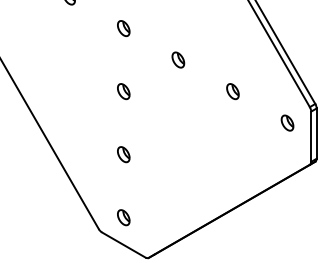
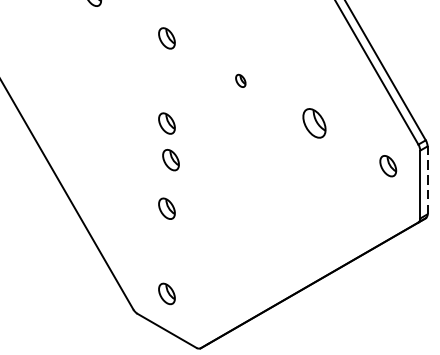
part: (178, 59) -> (240, 80), size x0.6
part: (232, 91) -> (313, 123), size x1.4
part: (126, 118) -> (170, 159), added
line: (316, 133) -> (427, 180), solid -> dashed

